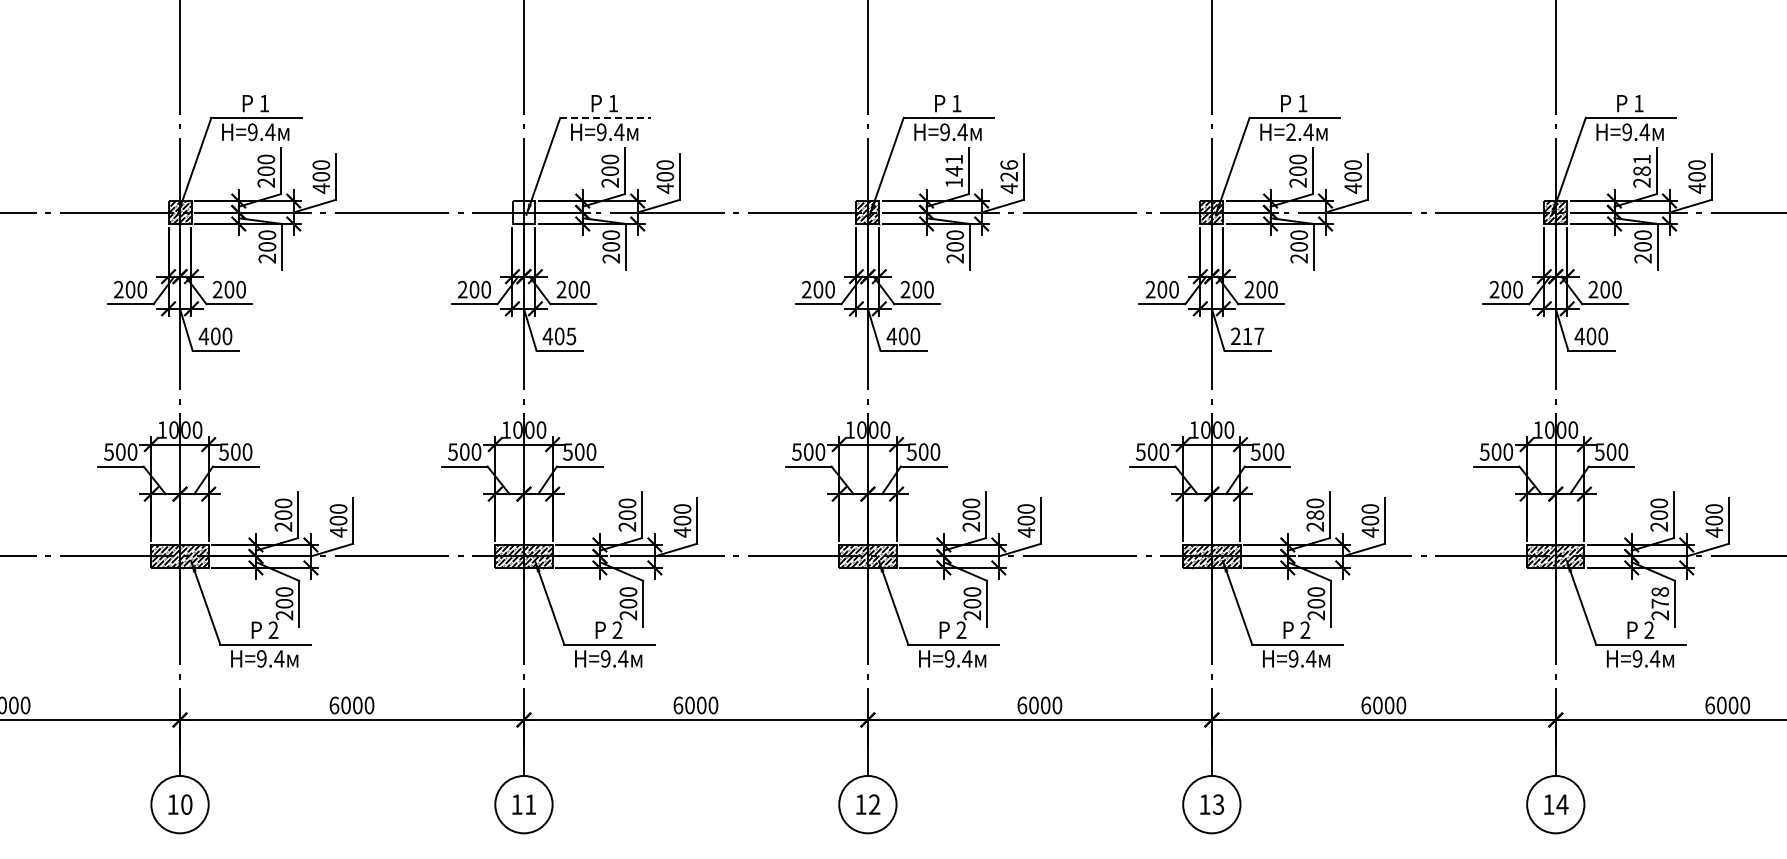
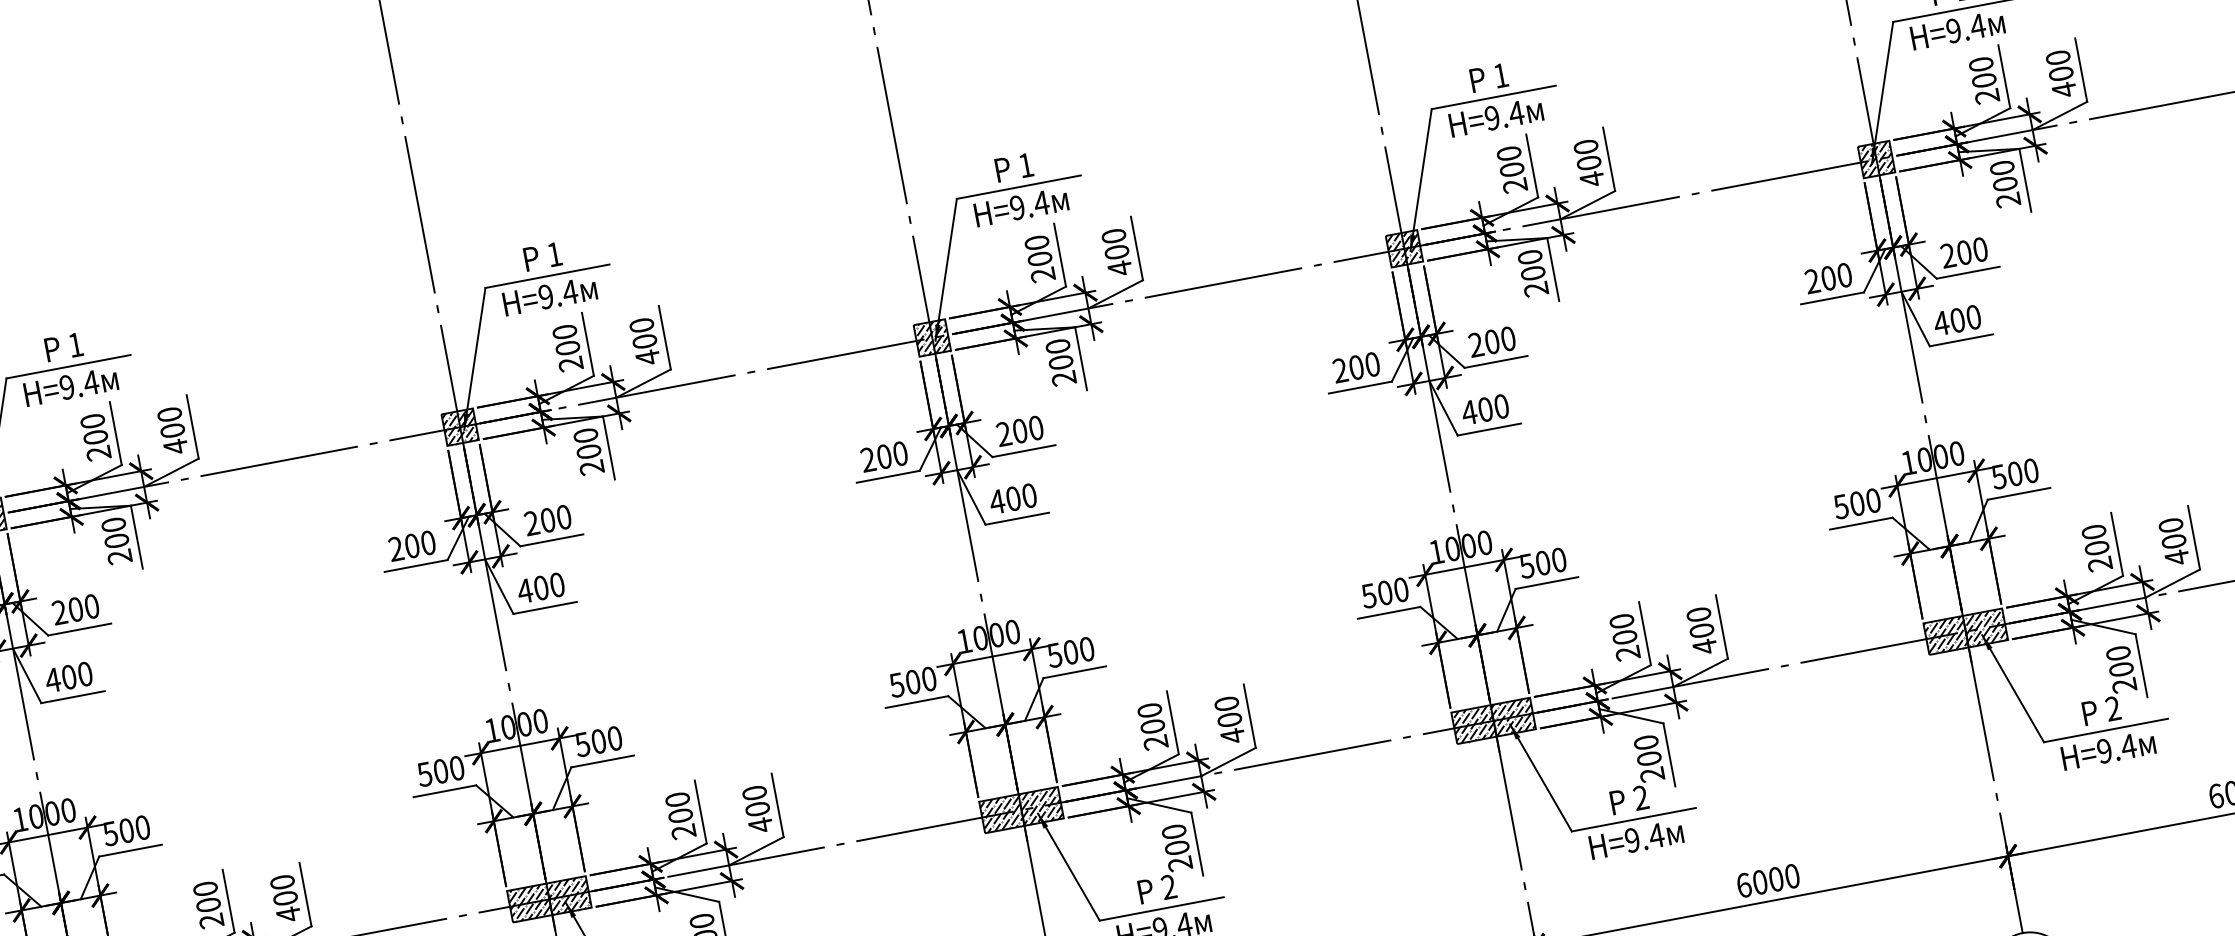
line: (605, 117) -> (547, 275), dashed -> solid
text: (1290, 132) -> (1491, 118), =2.4 -> =9.4
text: (1641, 165) -> (1982, 72), 281 -> 200
text: (954, 170) -> (1040, 257), 141 -> 200
text: (1009, 170) -> (1115, 243), 426 -> 400
hatch: (523, 212) -> (459, 427), added
text: (571, 336) -> (557, 585), 405 -> 400
text: (1247, 336) -> (1485, 409), 217 -> 400
text: (1315, 514) -> (1625, 636), 280 -> 200
text: (1660, 597) -> (2120, 660), 278 -> 200

